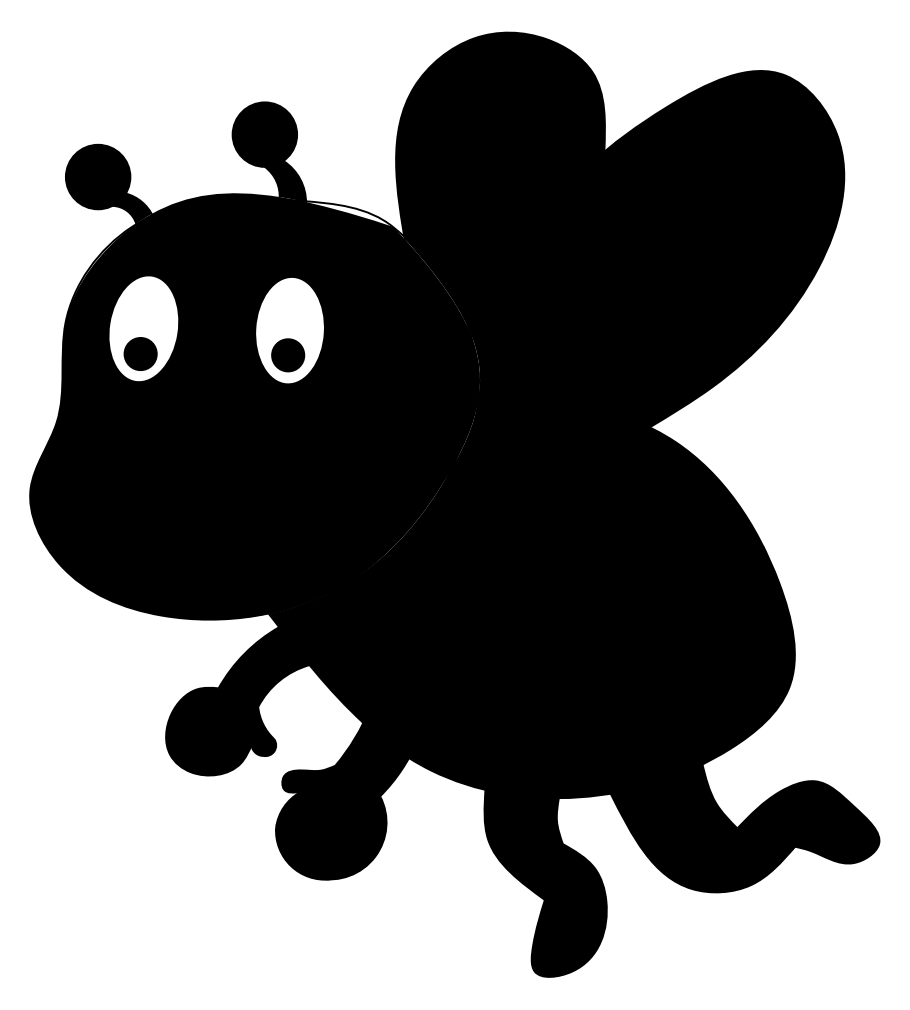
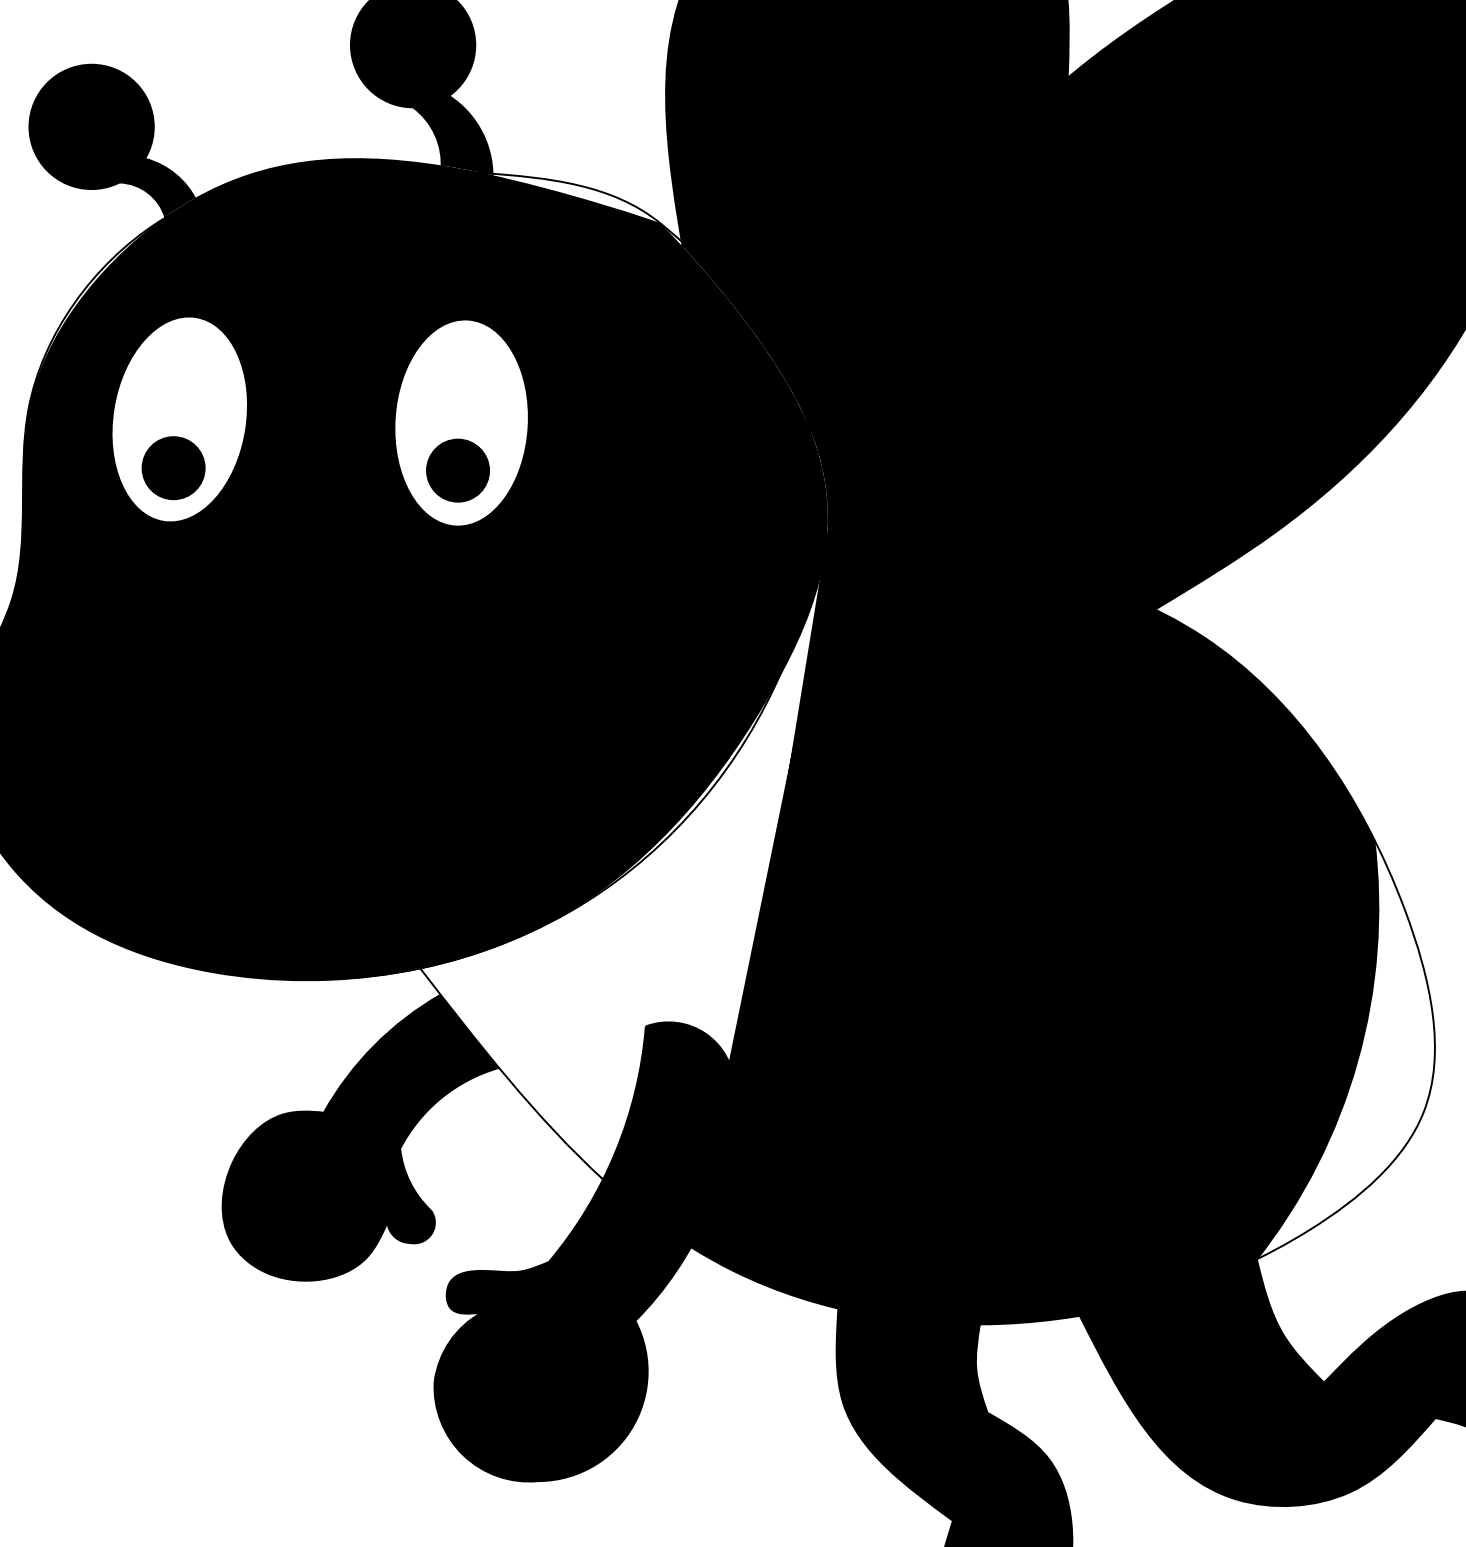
fill: (391, 554) -> (657, 854), removed
fill: (748, 655) -> (1345, 1049), removed

